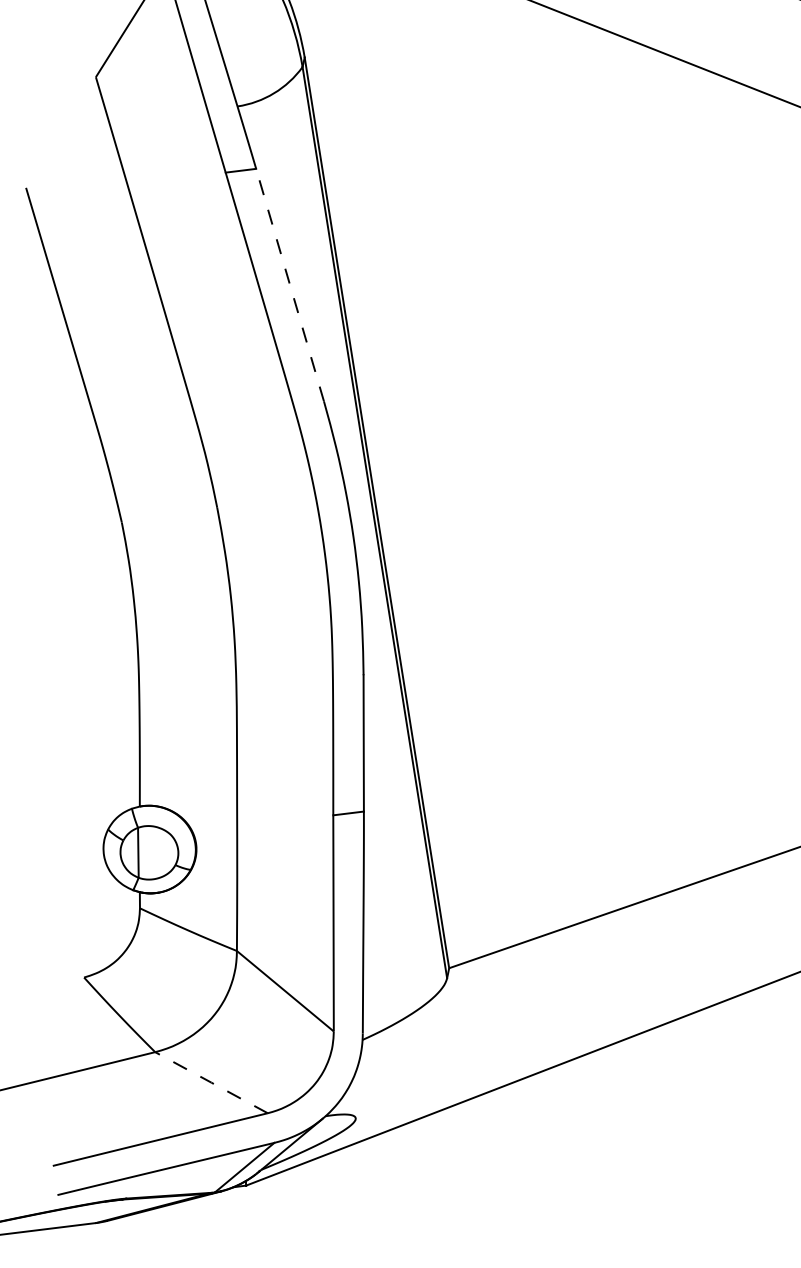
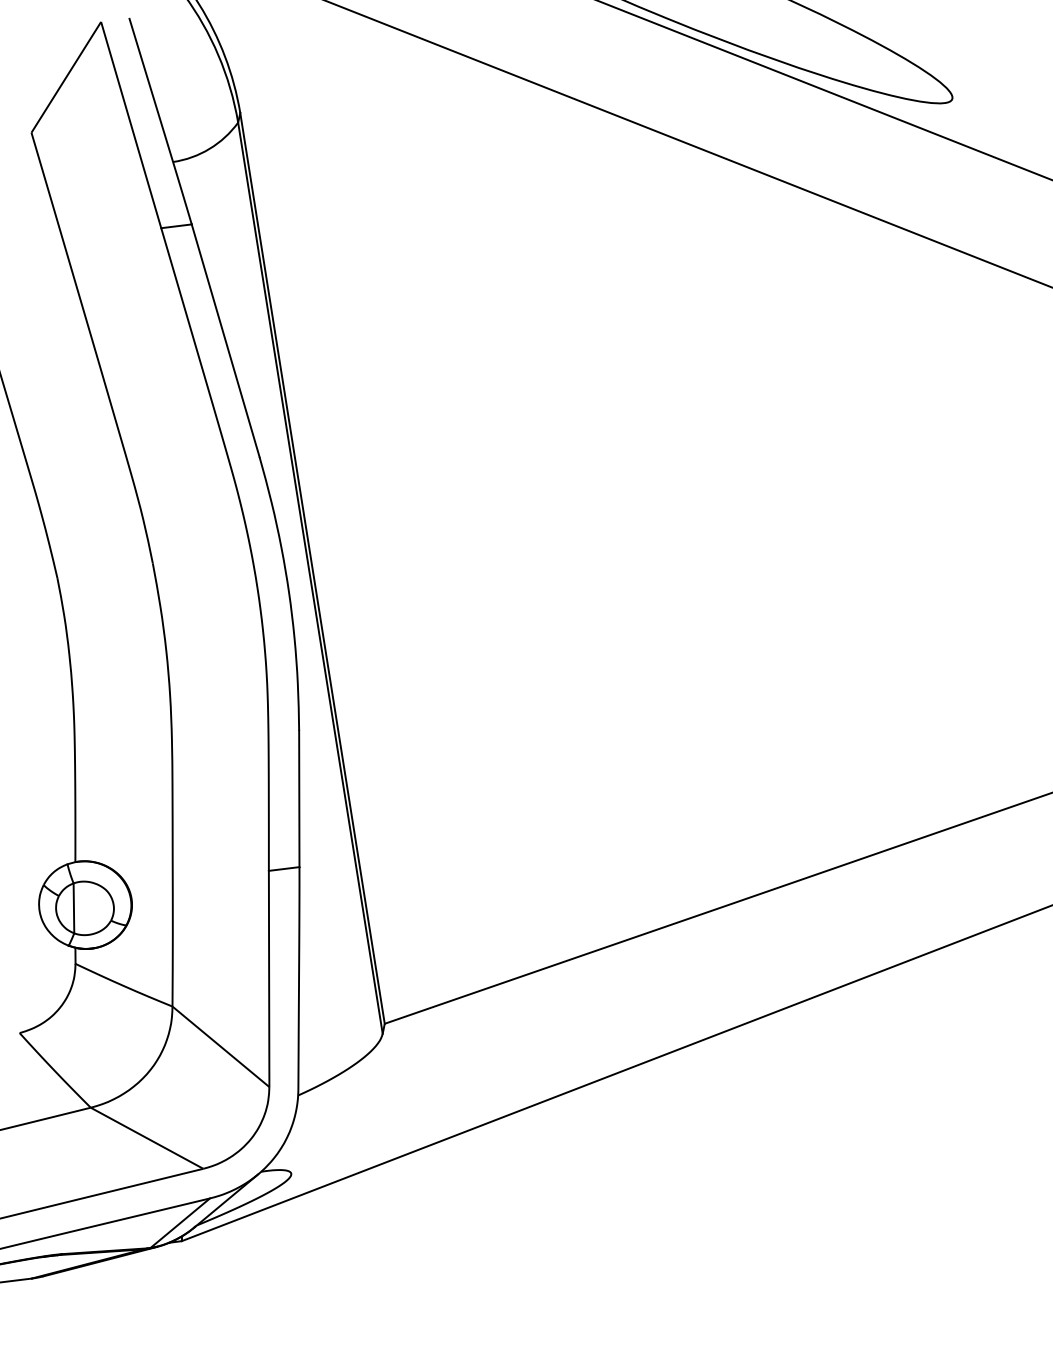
line: (289, 284) -> (225, 340), dashed -> solid
line: (211, 1082) -> (147, 1138), dashed -> solid

